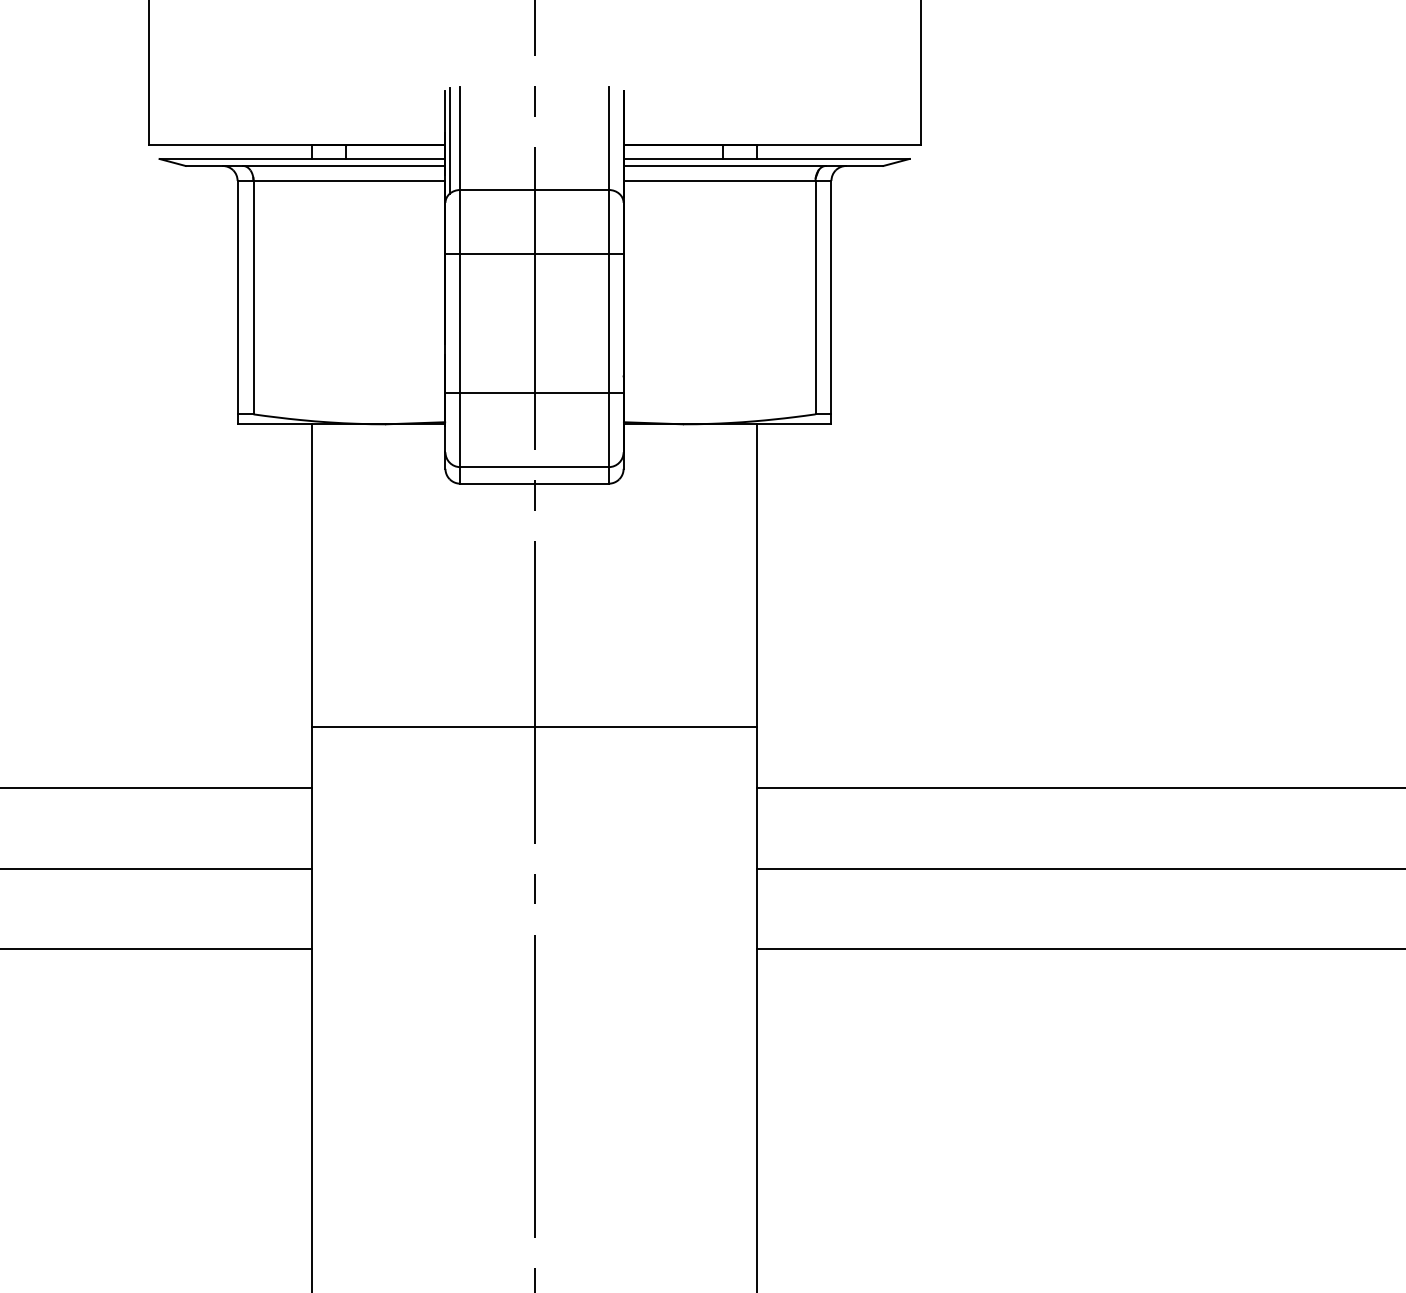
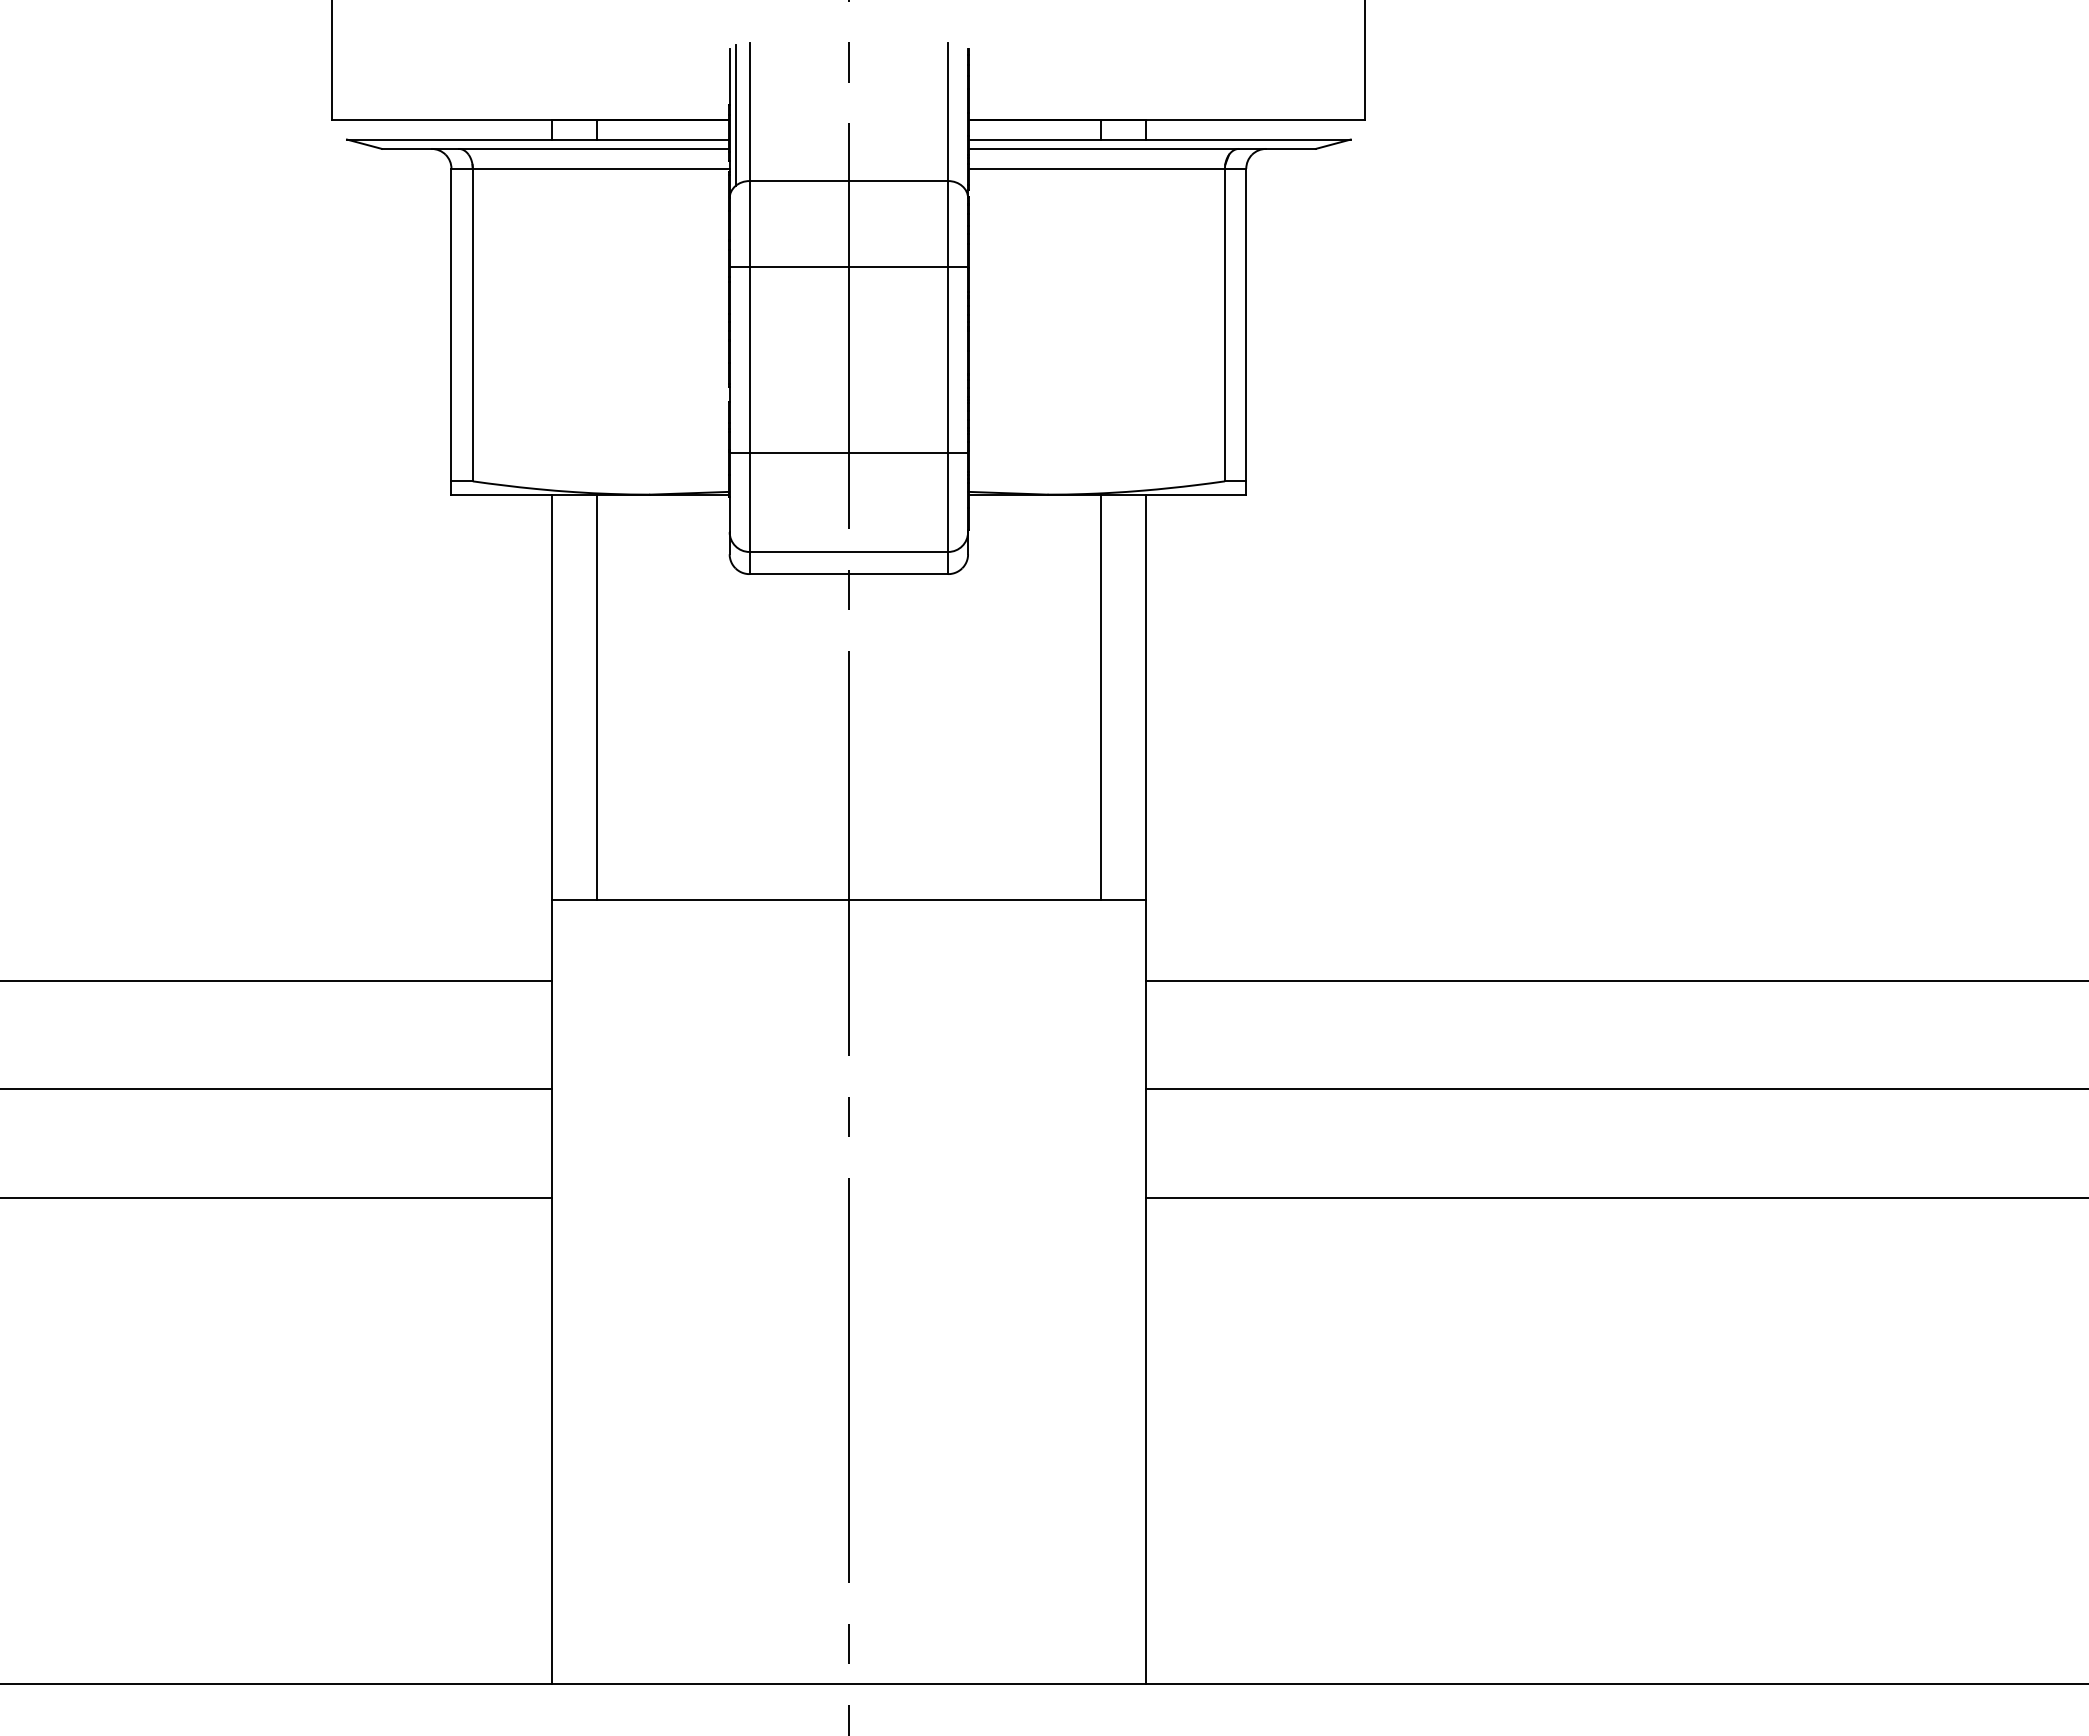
line: (346, 575) -> (597, 697), added
line: (722, 575) -> (1100, 697), added

